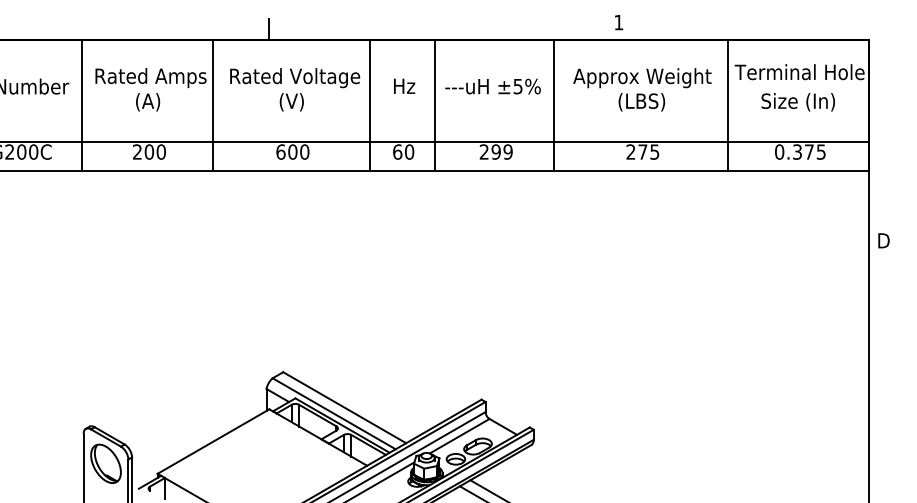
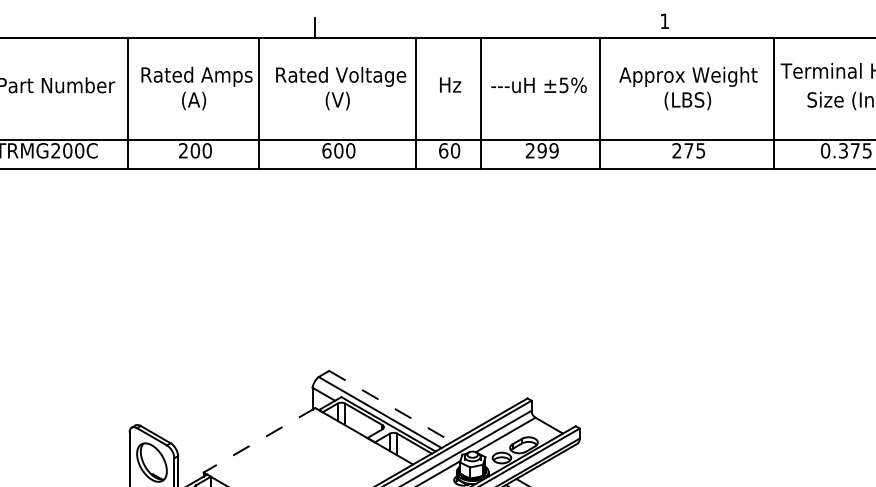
line: (345, 407) -> (391, 406), solid -> dashed
line: (213, 441) -> (259, 440), solid -> dashed

